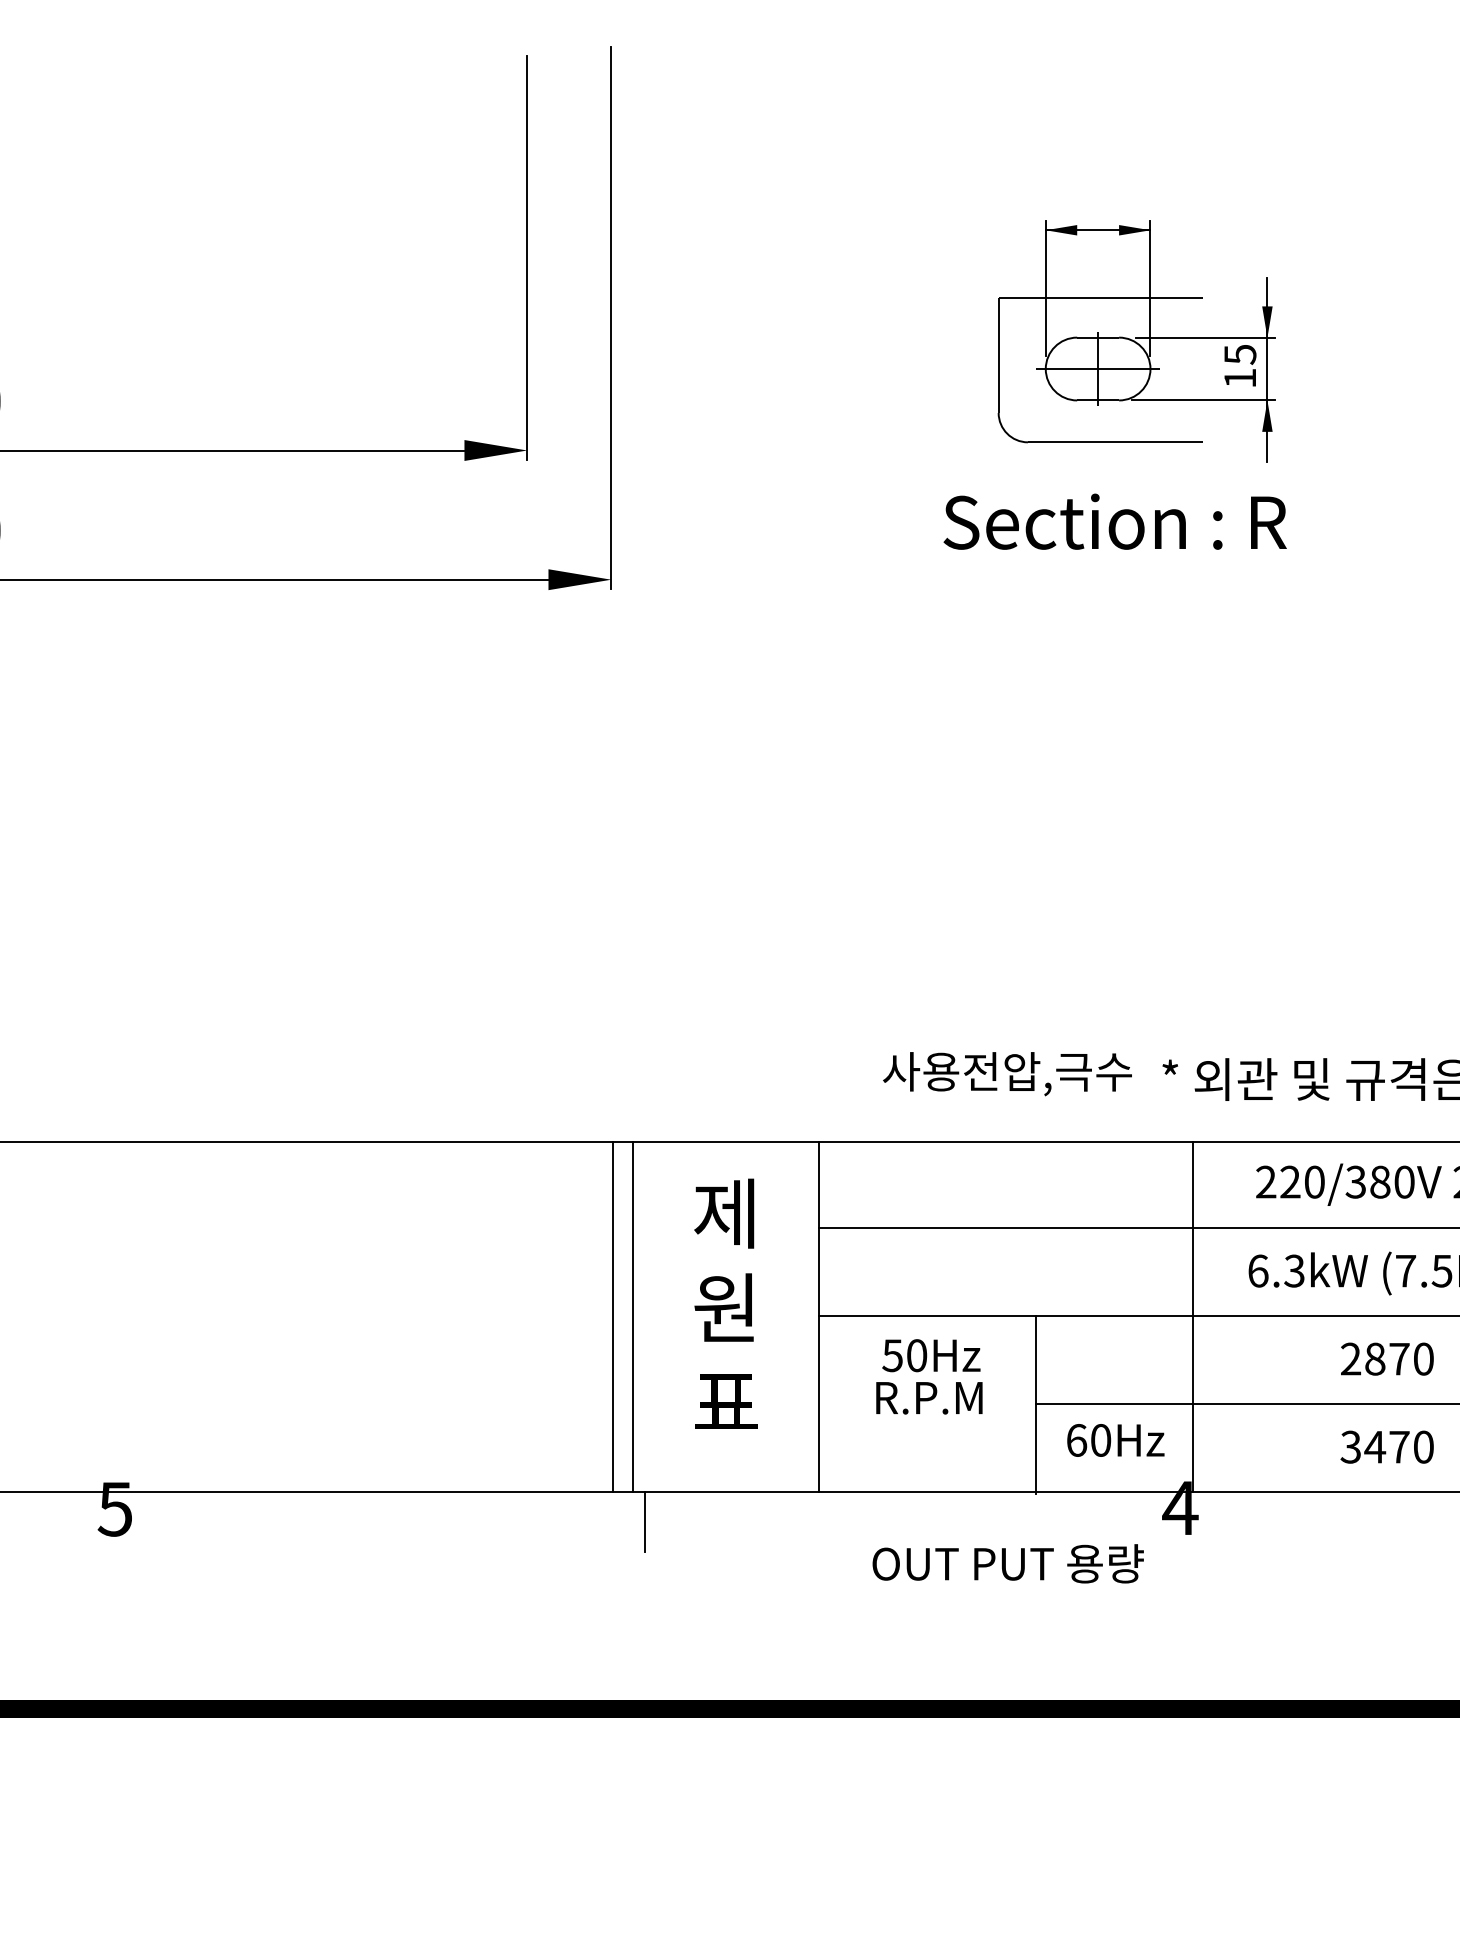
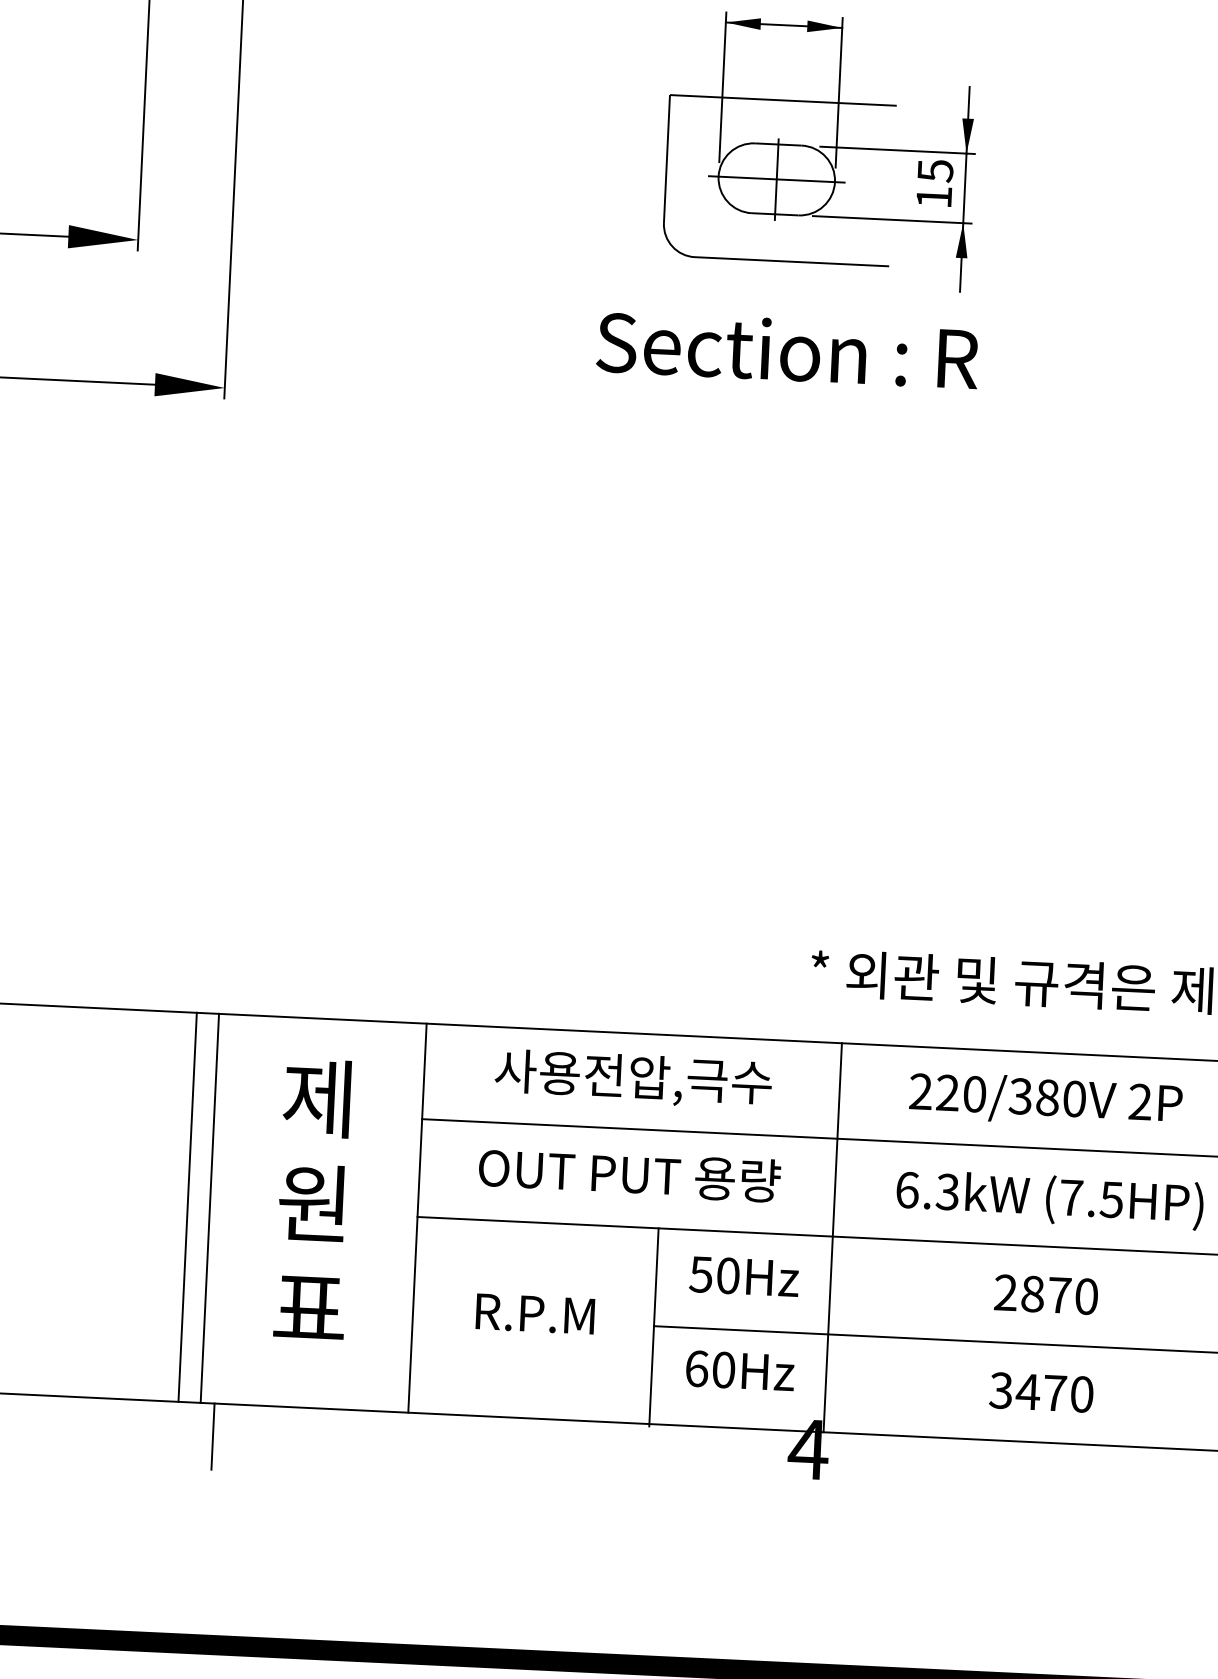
text: (1007, 1074) -> (633, 1079), moved
text: (931, 1355) -> (744, 1276), moved
text: (1007, 1563) -> (628, 1174), moved

